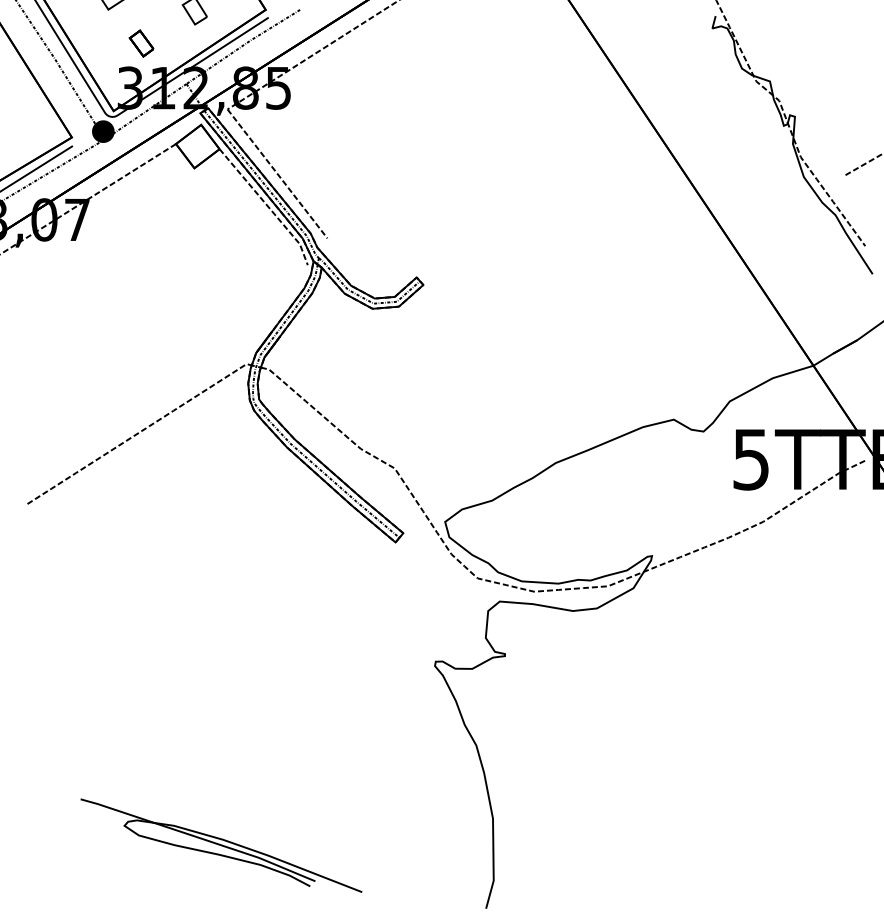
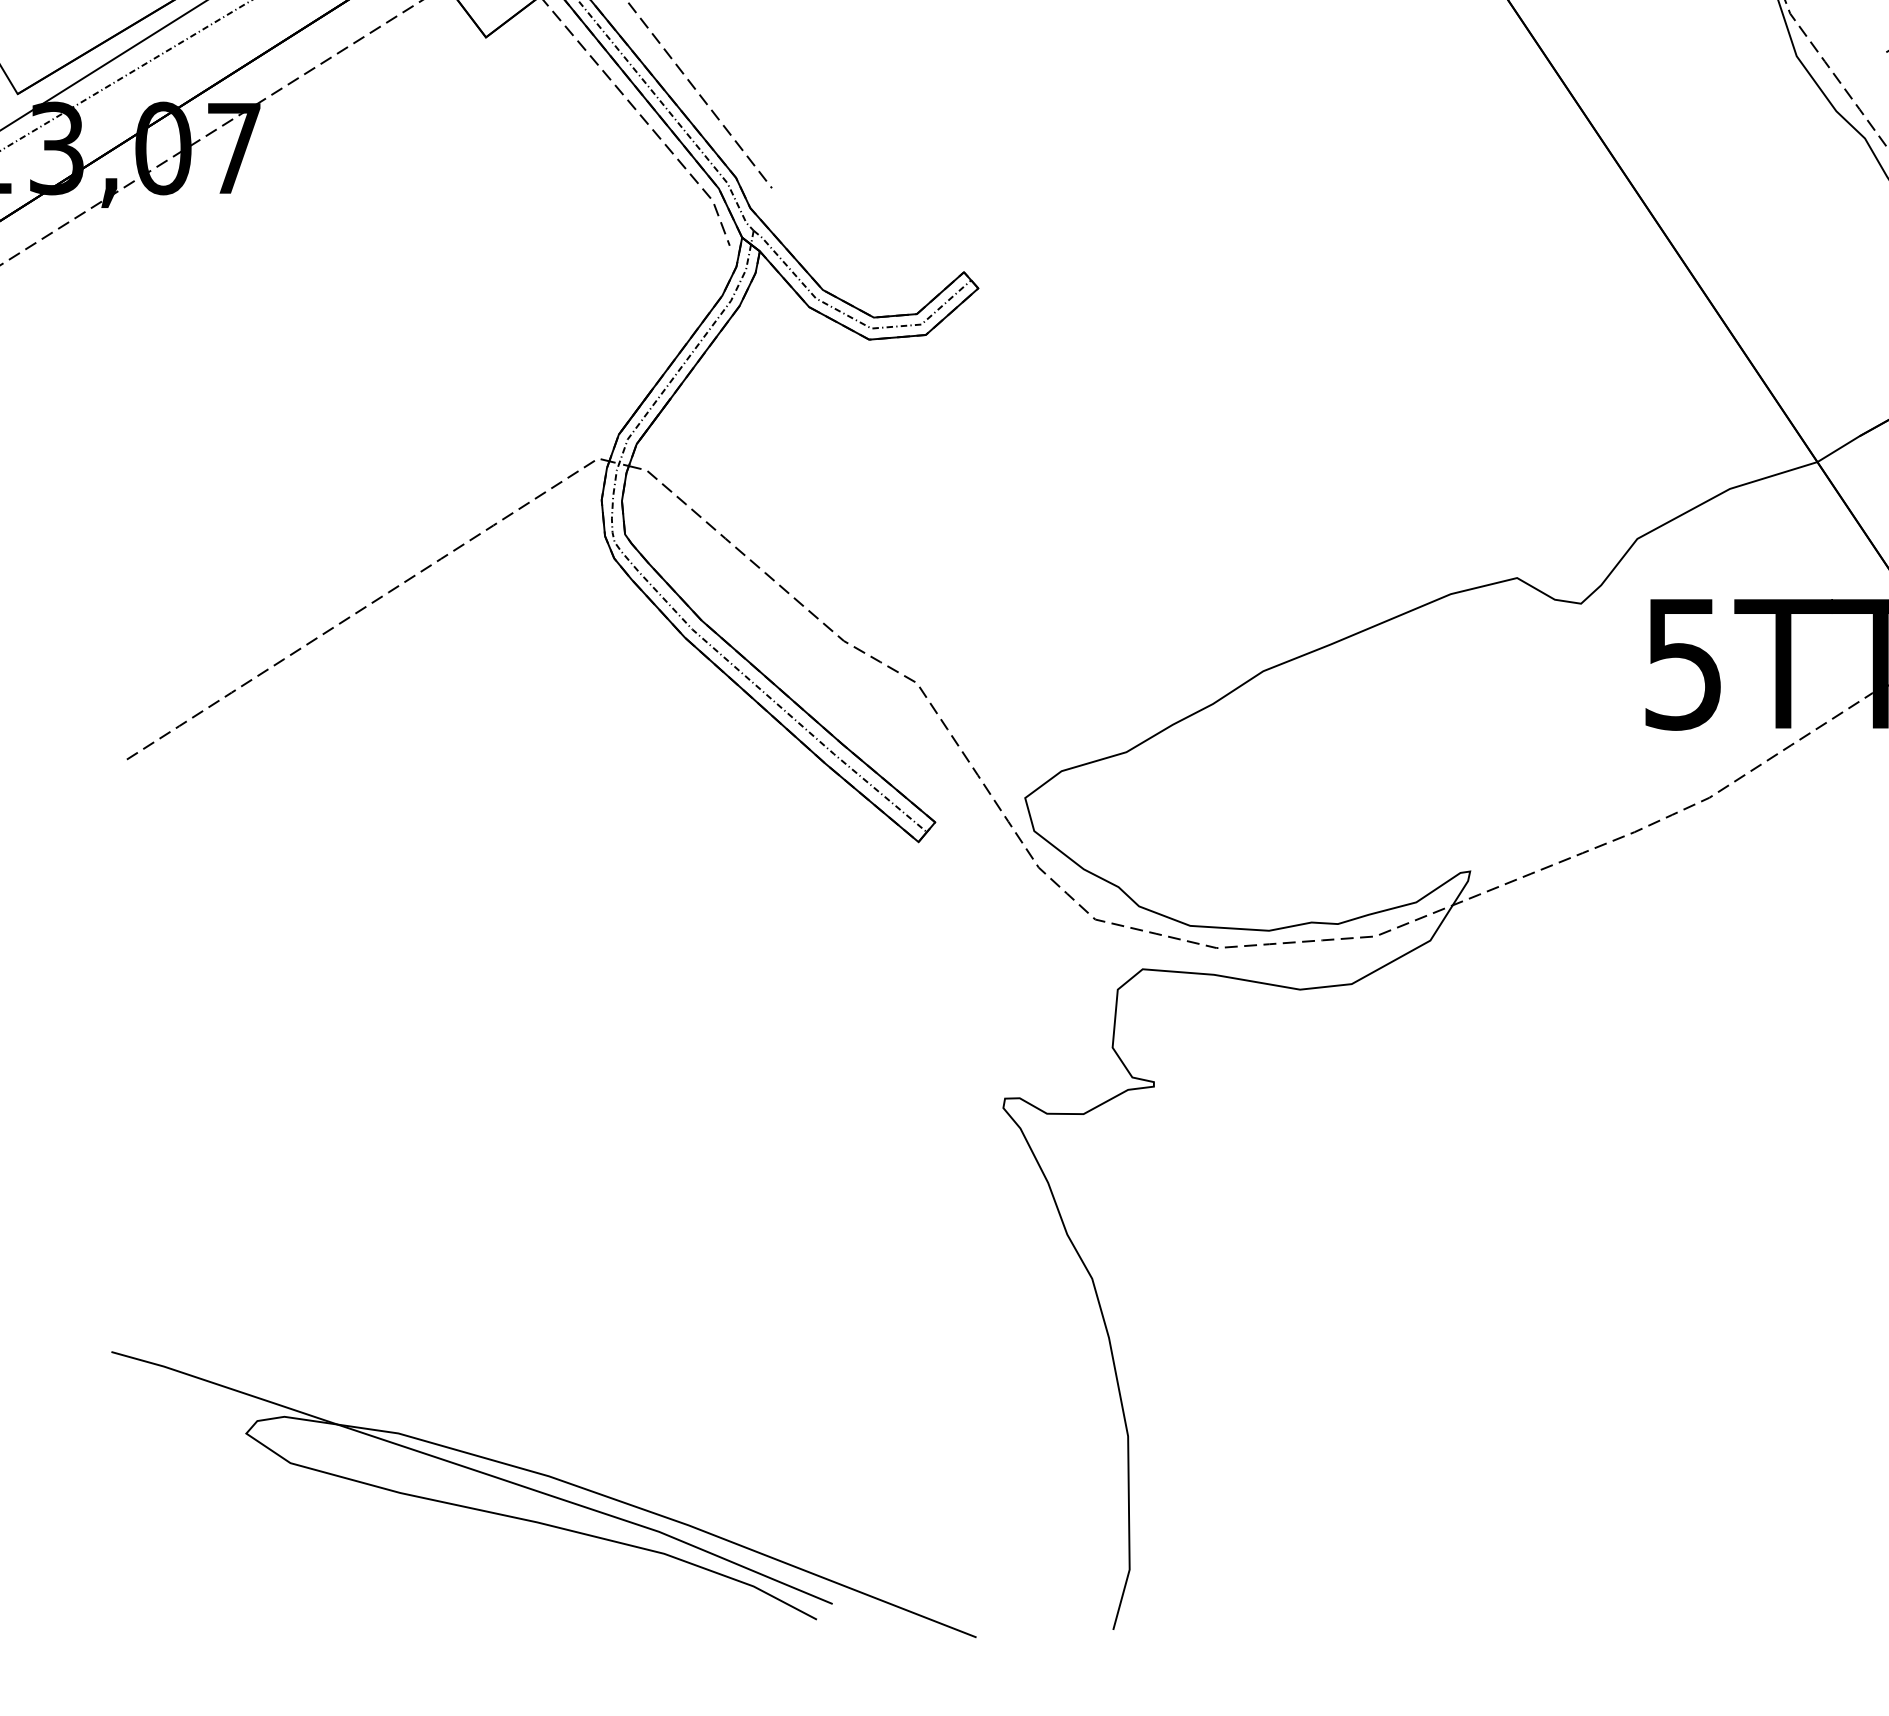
part: (221, 845) -> (544, 1493), size x1.43

